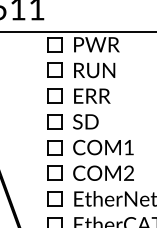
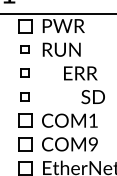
part: (54, 69) -> (24, 48), size x0.6
part: (54, 95) -> (24, 72), size x0.6
text: (92, 95) -> (80, 72), moved
part: (54, 121) -> (24, 96), size x0.6
text: (85, 121) -> (92, 96), moved
text: (128, 173) -> (92, 144), COM2 -> COM9

